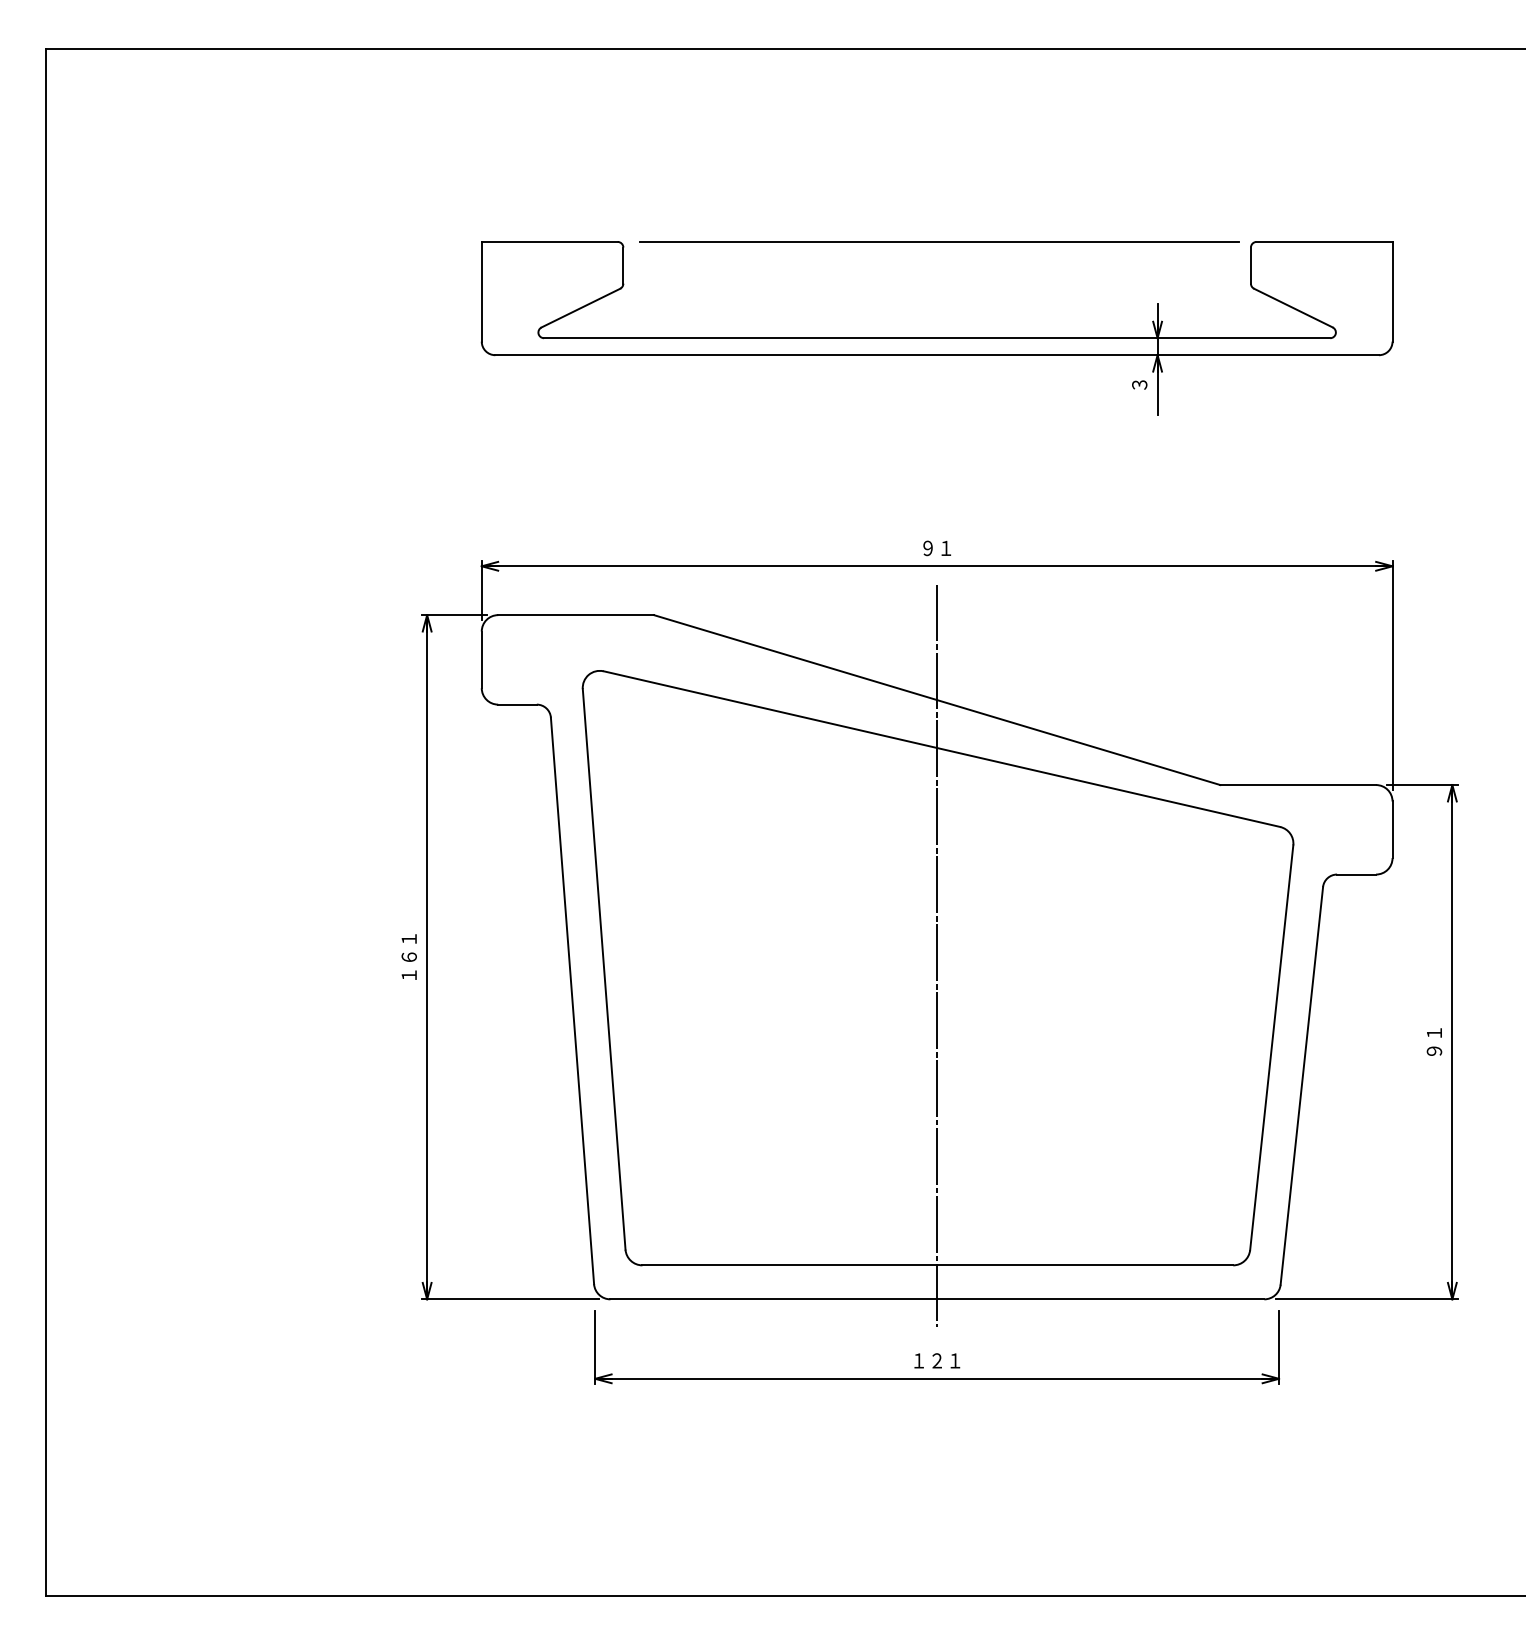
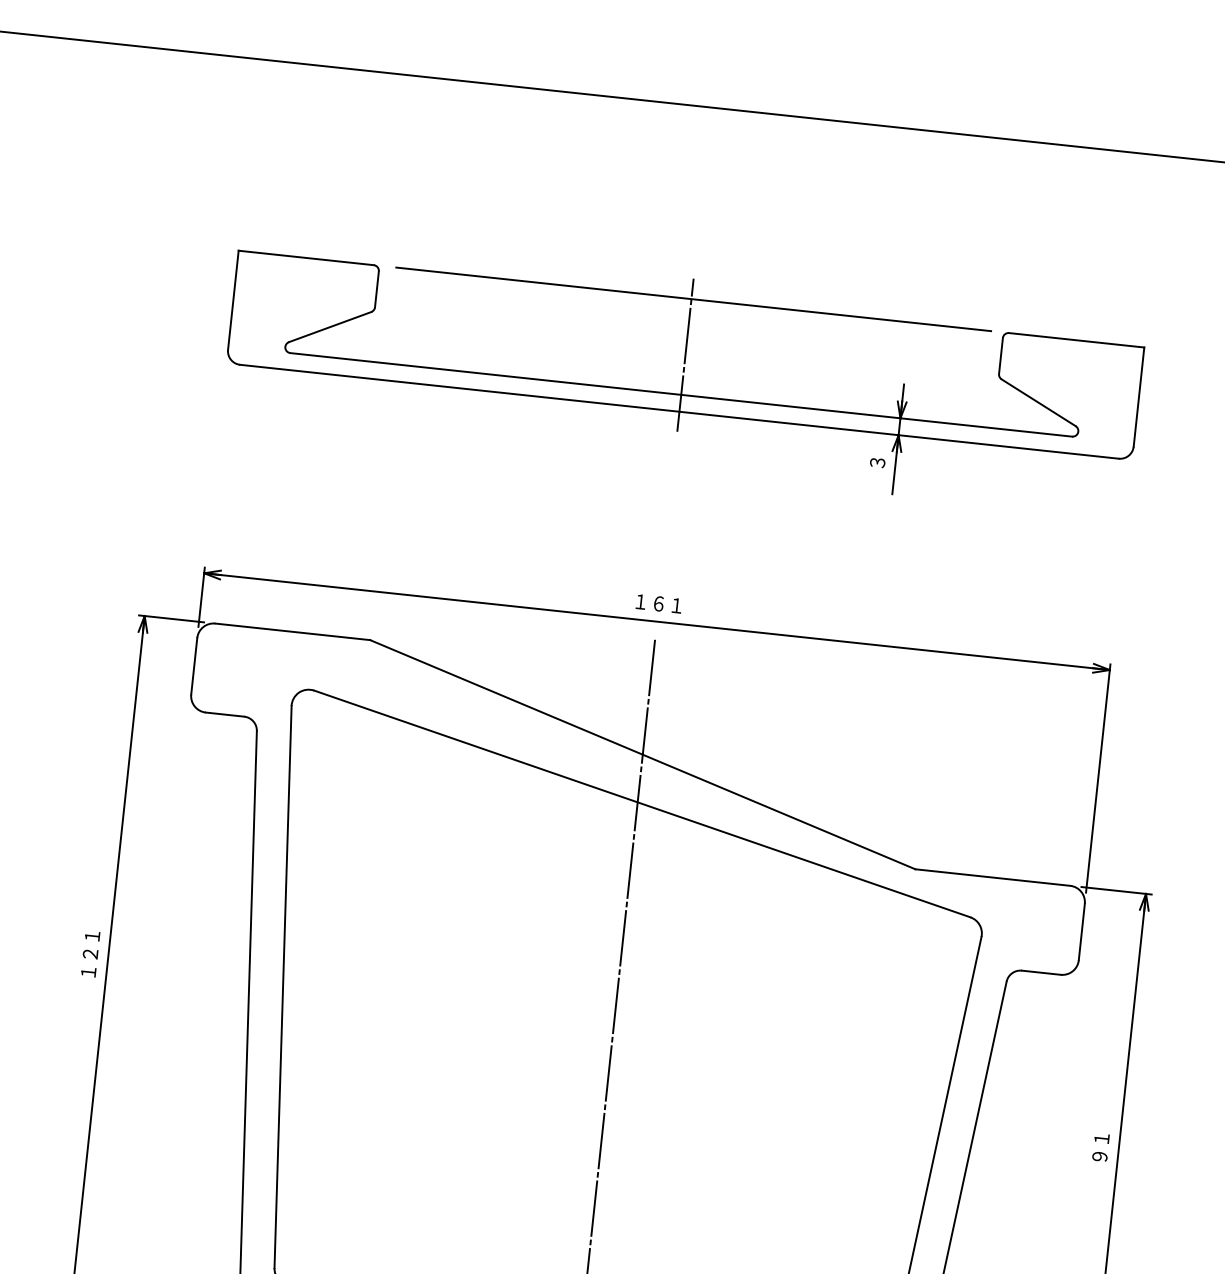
line: (937, 298) -> (685, 355), added
text: (937, 548) -> (659, 604), ９１ -> １６１
text: (408, 956) -> (89, 953), １６１ -> １２１

